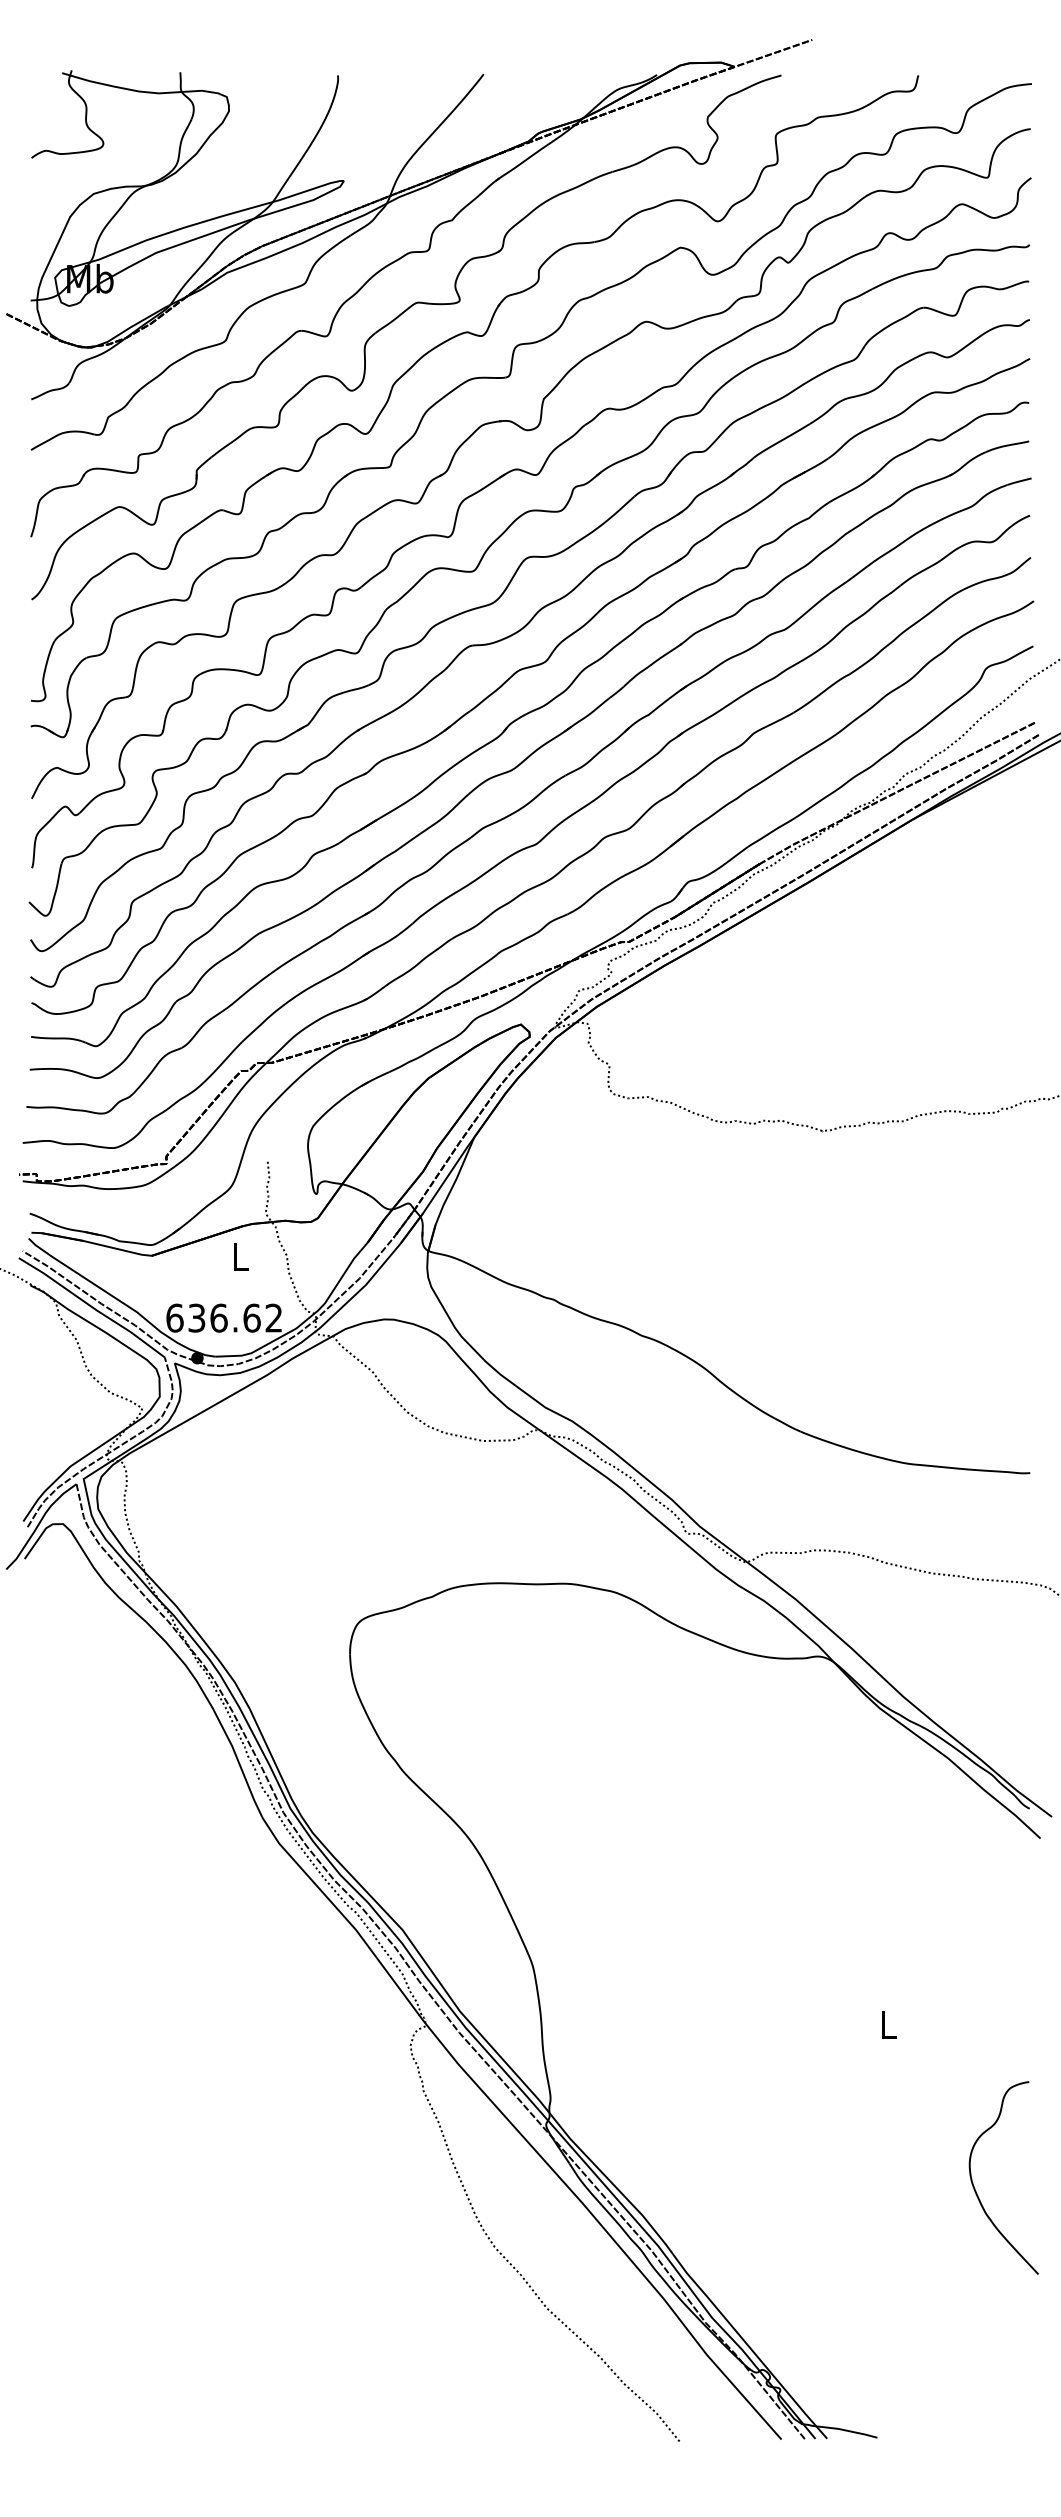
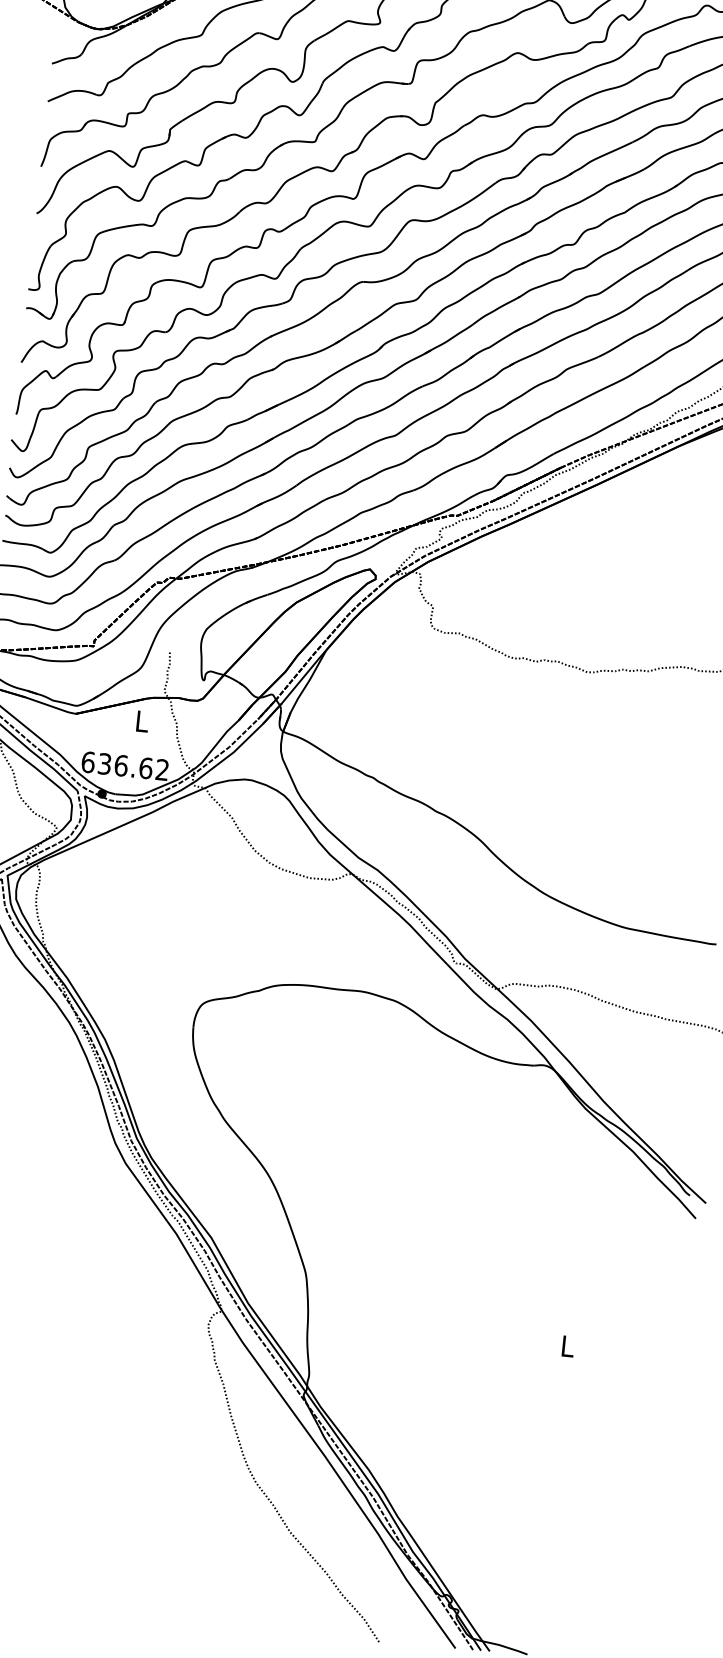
curve: (974, 2185) -> (619, 1473), removed

